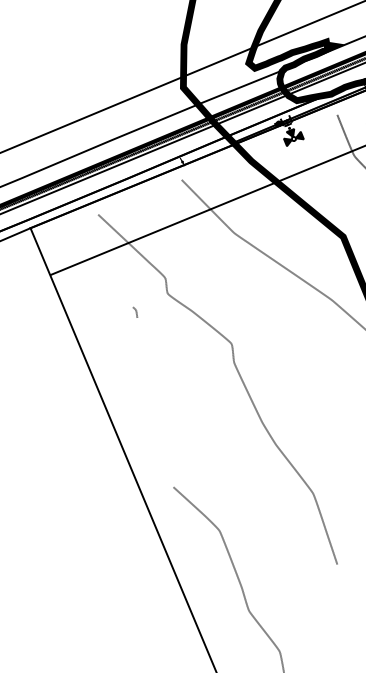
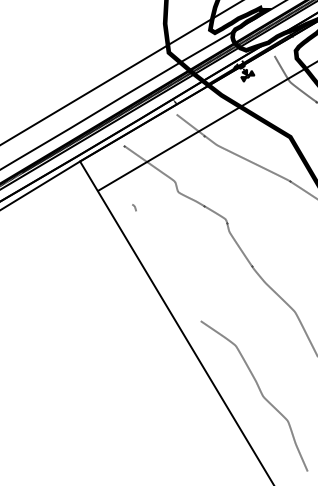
curve: (135, 312) -> (134, 207), moved

